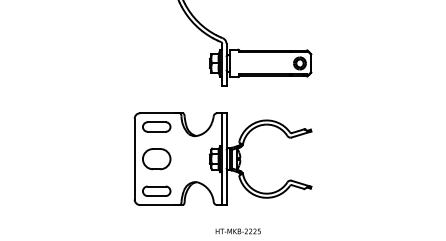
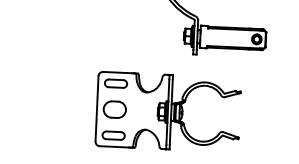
part: (222, 158) -> (168, 111), moved

